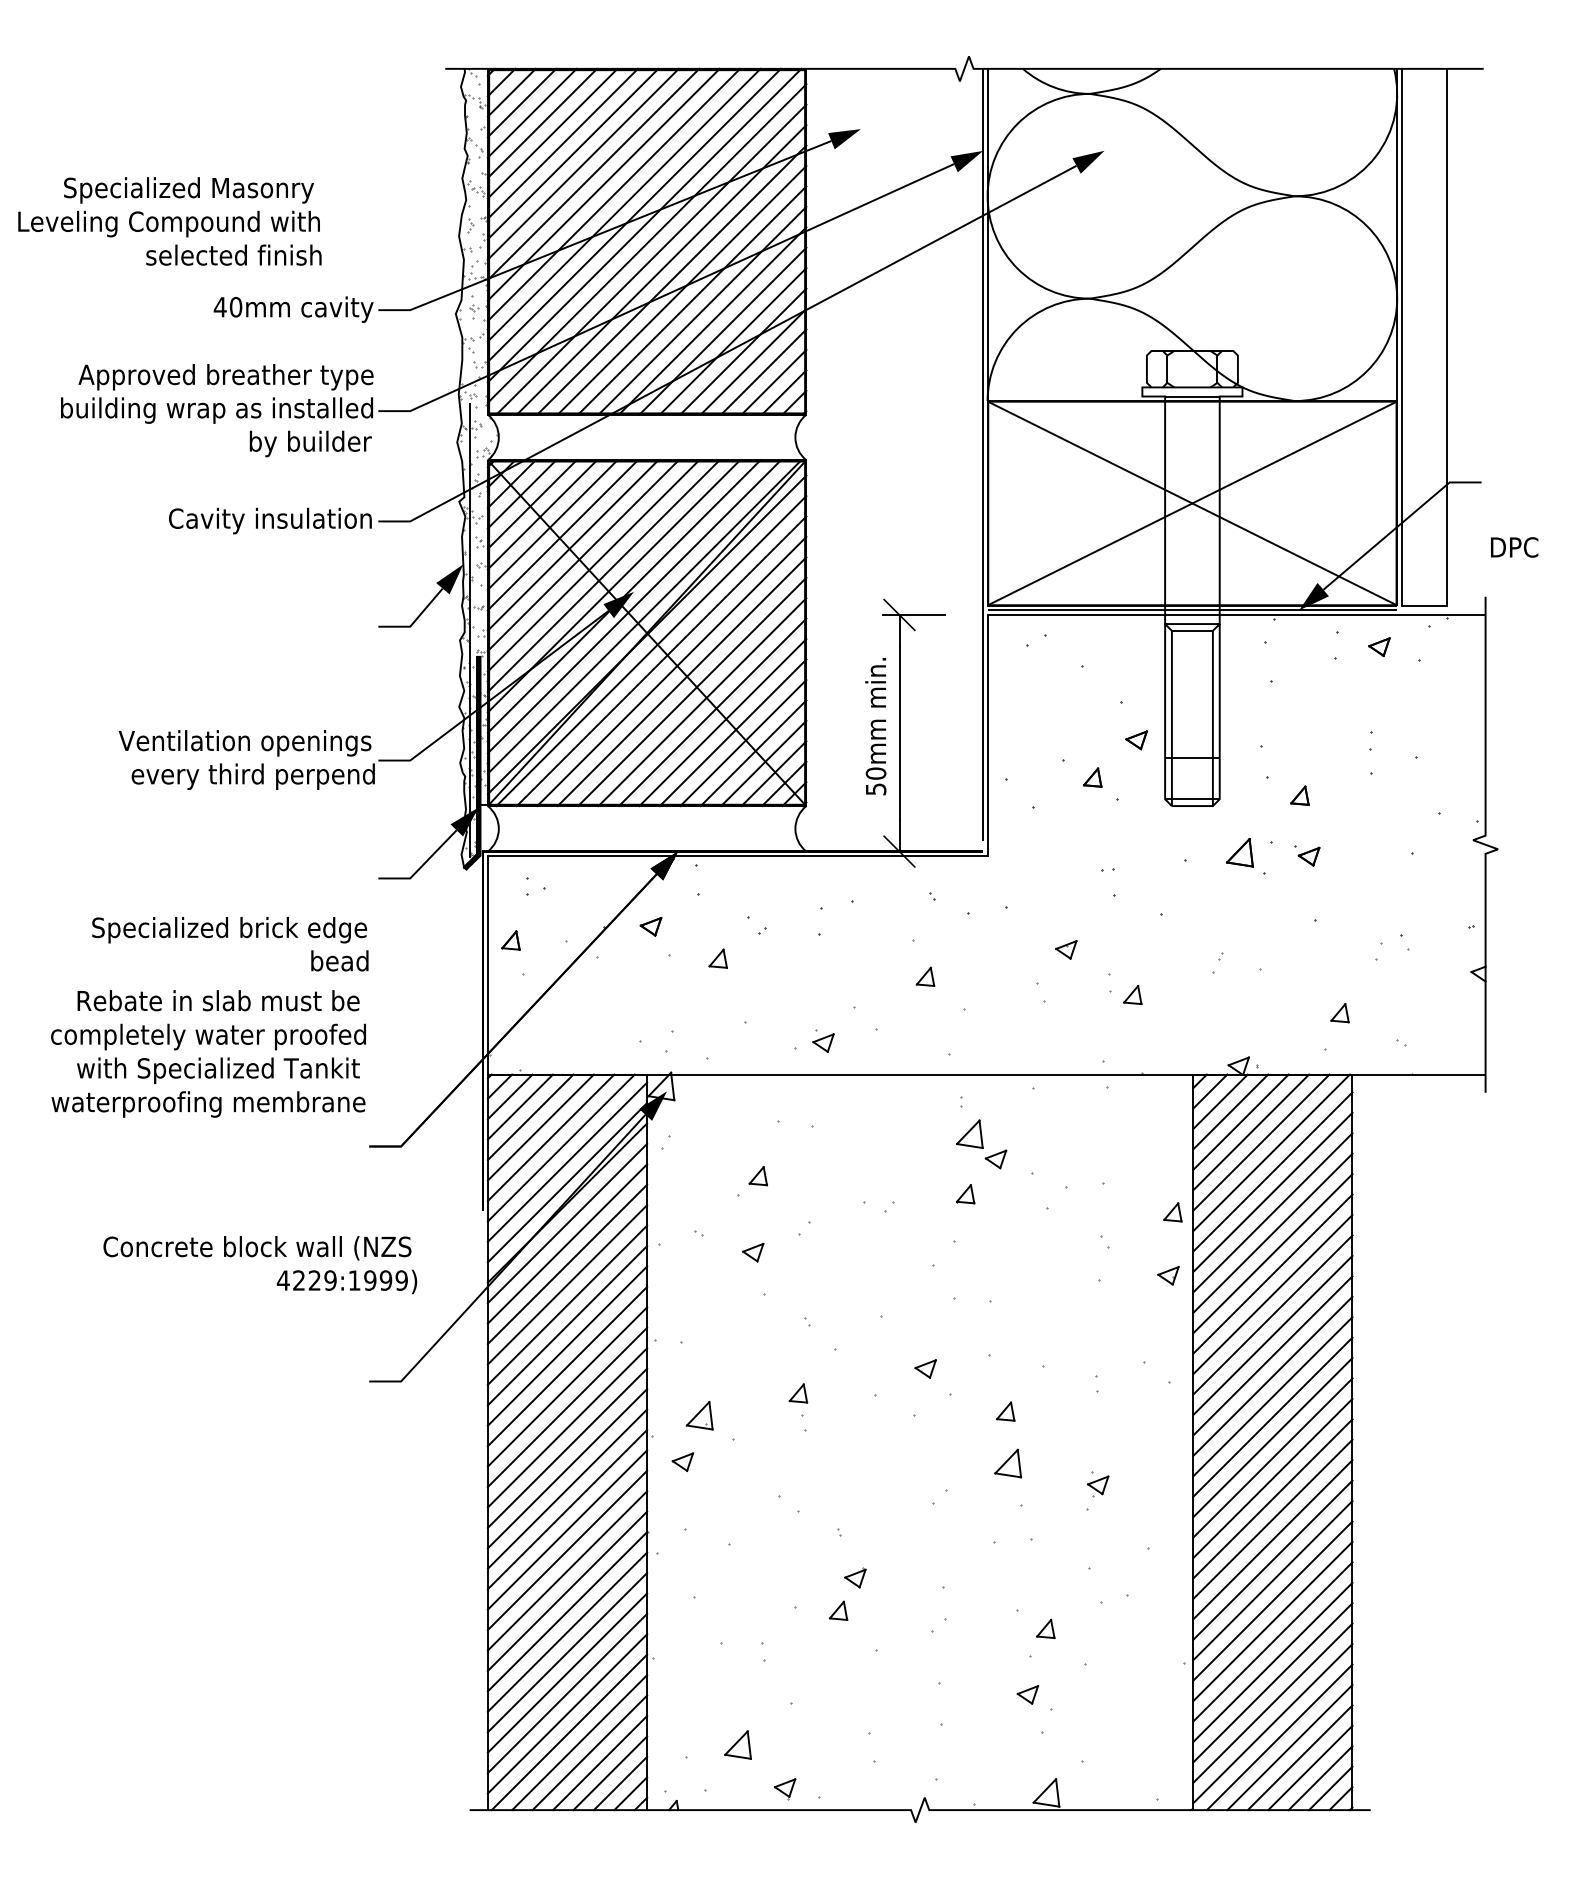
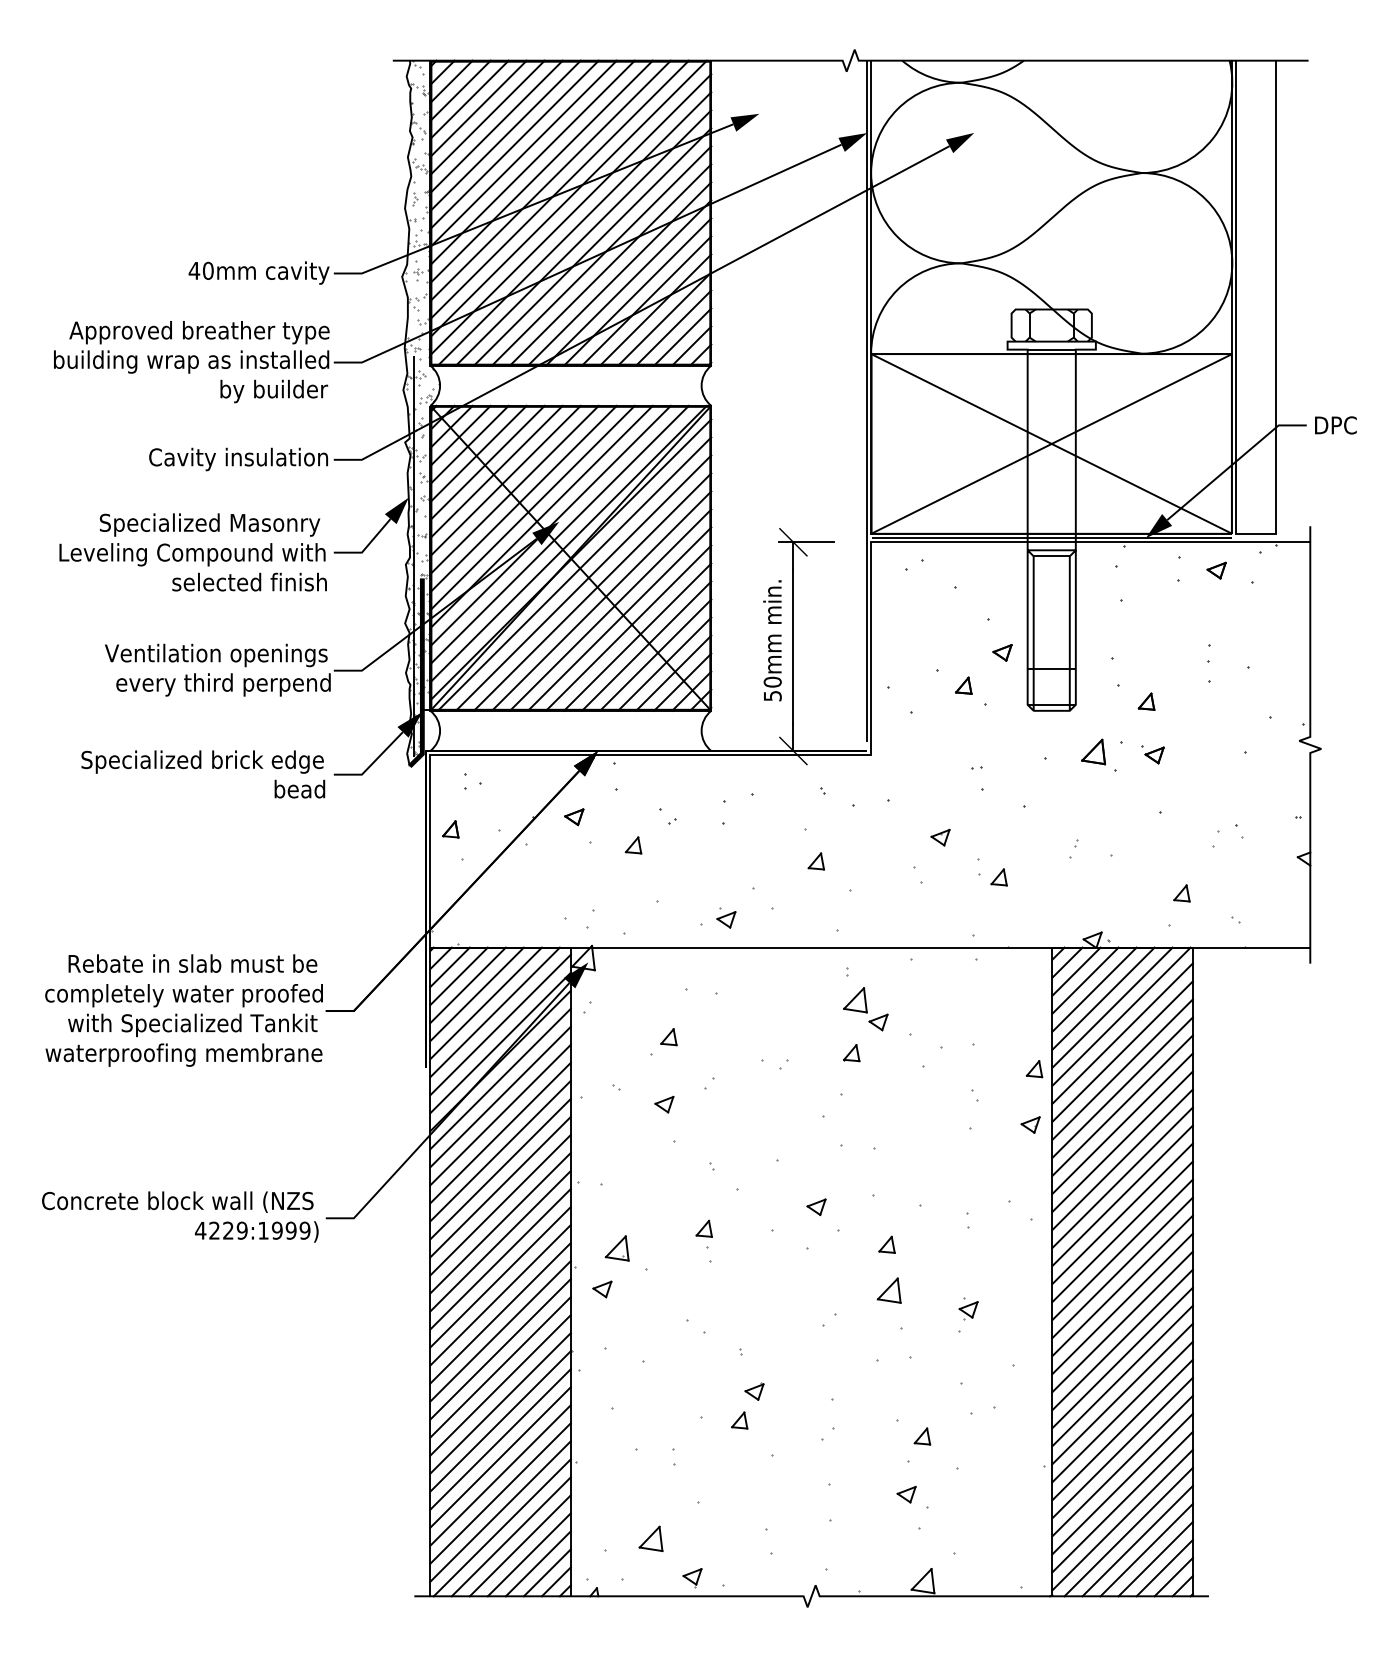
text: (169, 221) -> (192, 552), moved
text: (1514, 547) -> (1335, 425), moved
text: (230, 944) -> (203, 774), moved
text: (208, 1053) -> (184, 1010), moved
text: (260, 1265) -> (180, 1217), moved

